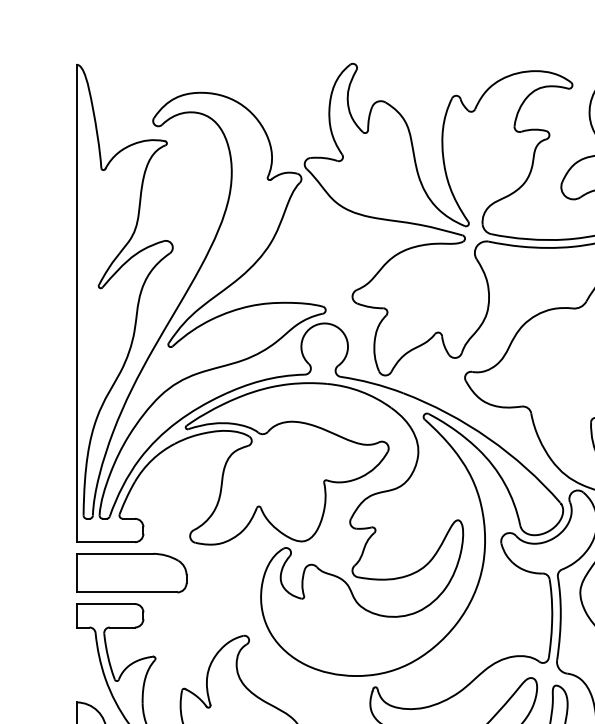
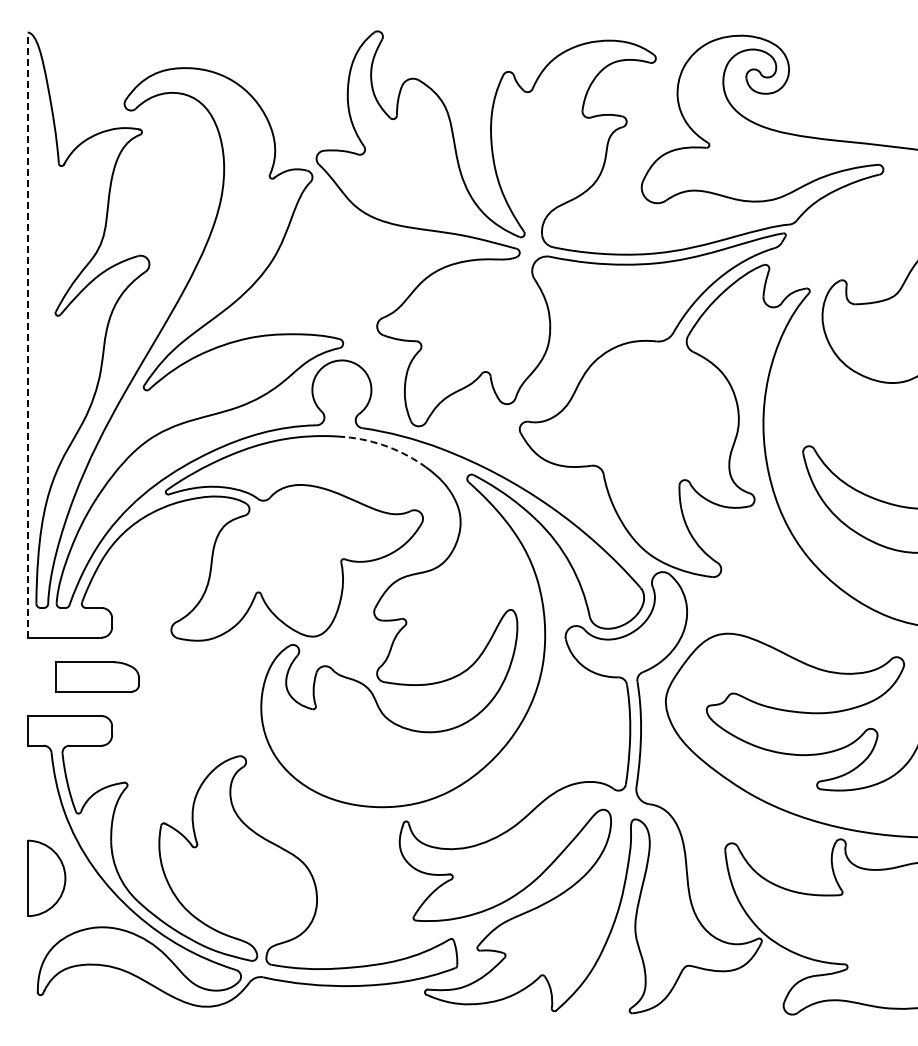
line: (76, 303) -> (27, 335), solid -> dashed
arc: (360, 391) -> (387, 446), solid -> dashed
part: (131, 572) -> (97, 676), size x0.6

